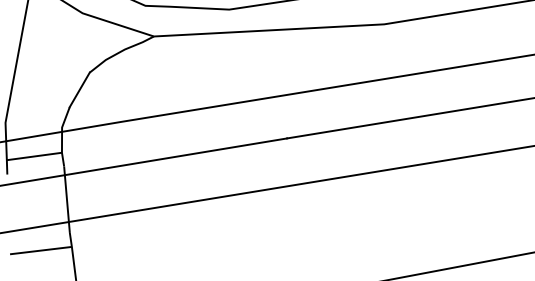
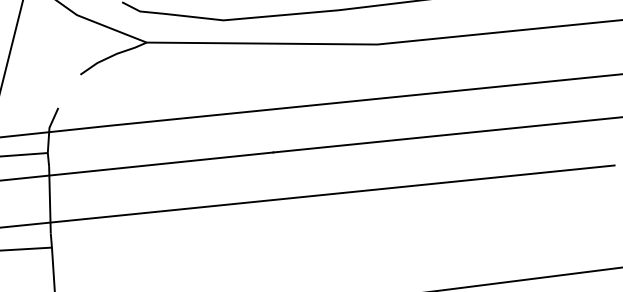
line: (79, 89) -> (69, 90), removed

